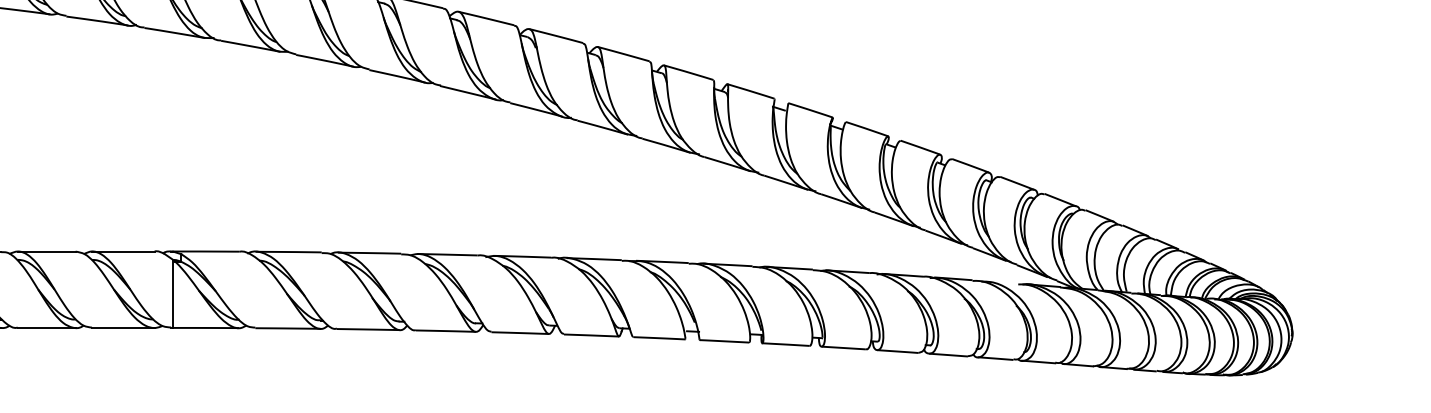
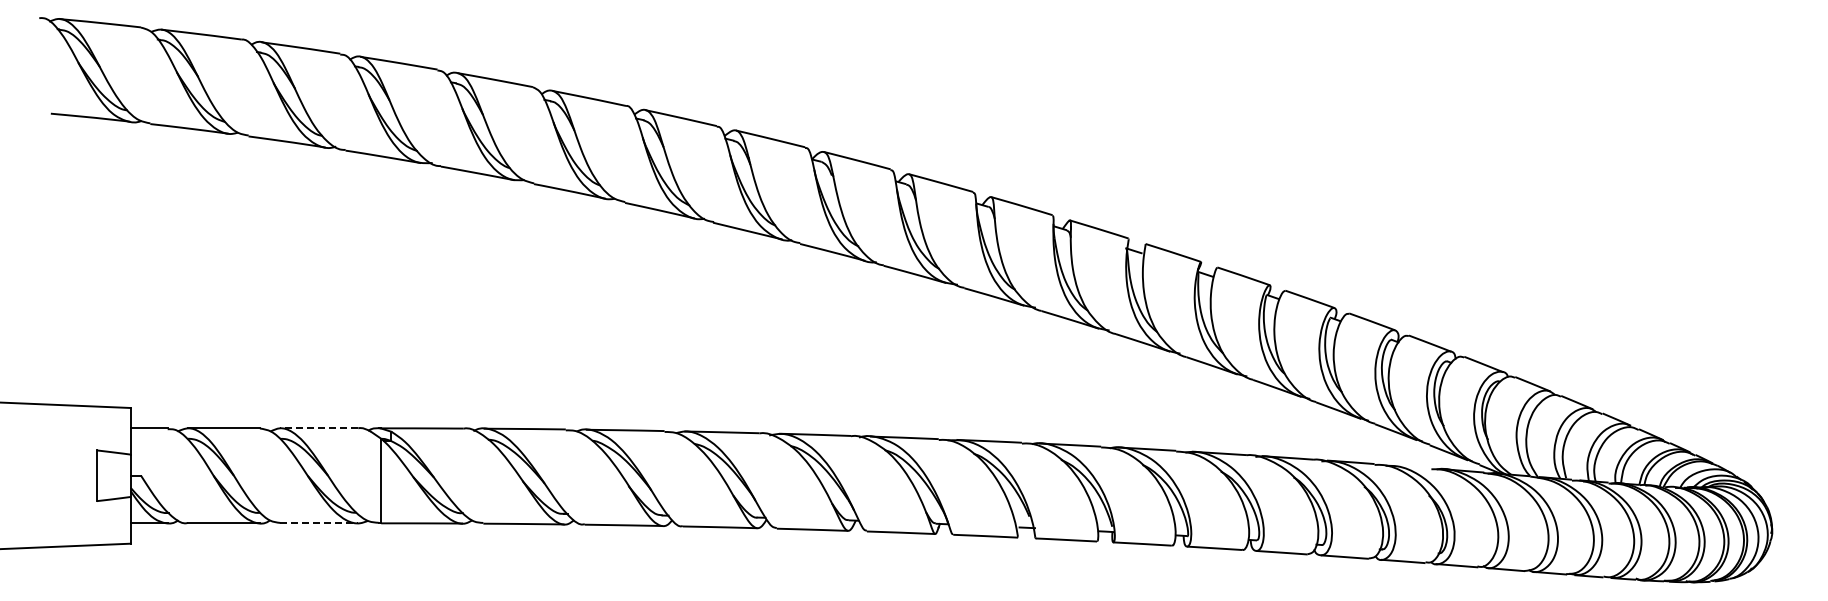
line: (123, 251) -> (319, 428), solid -> dashed
line: (123, 328) -> (319, 523), solid -> dashed

